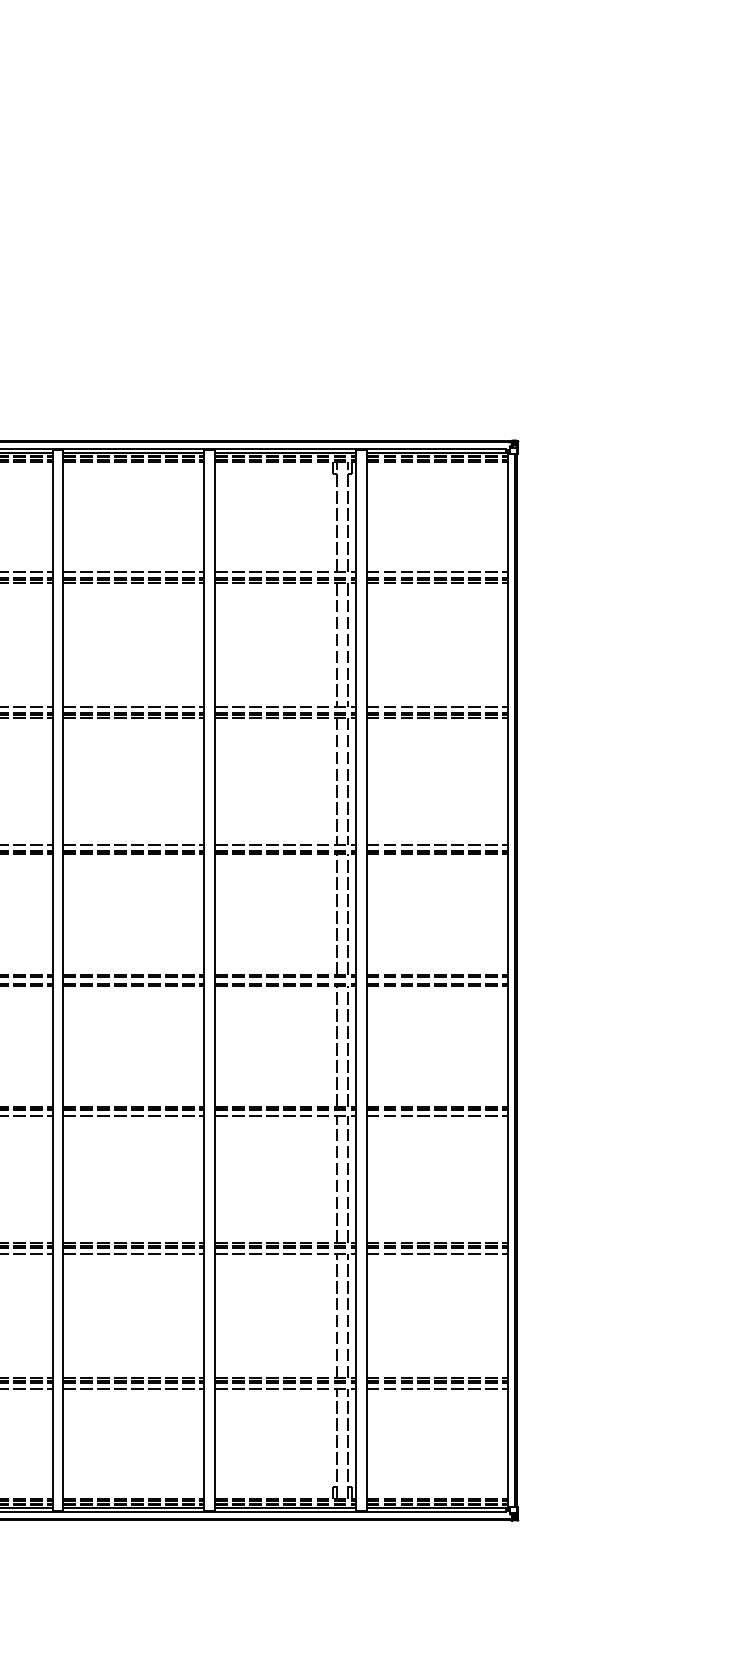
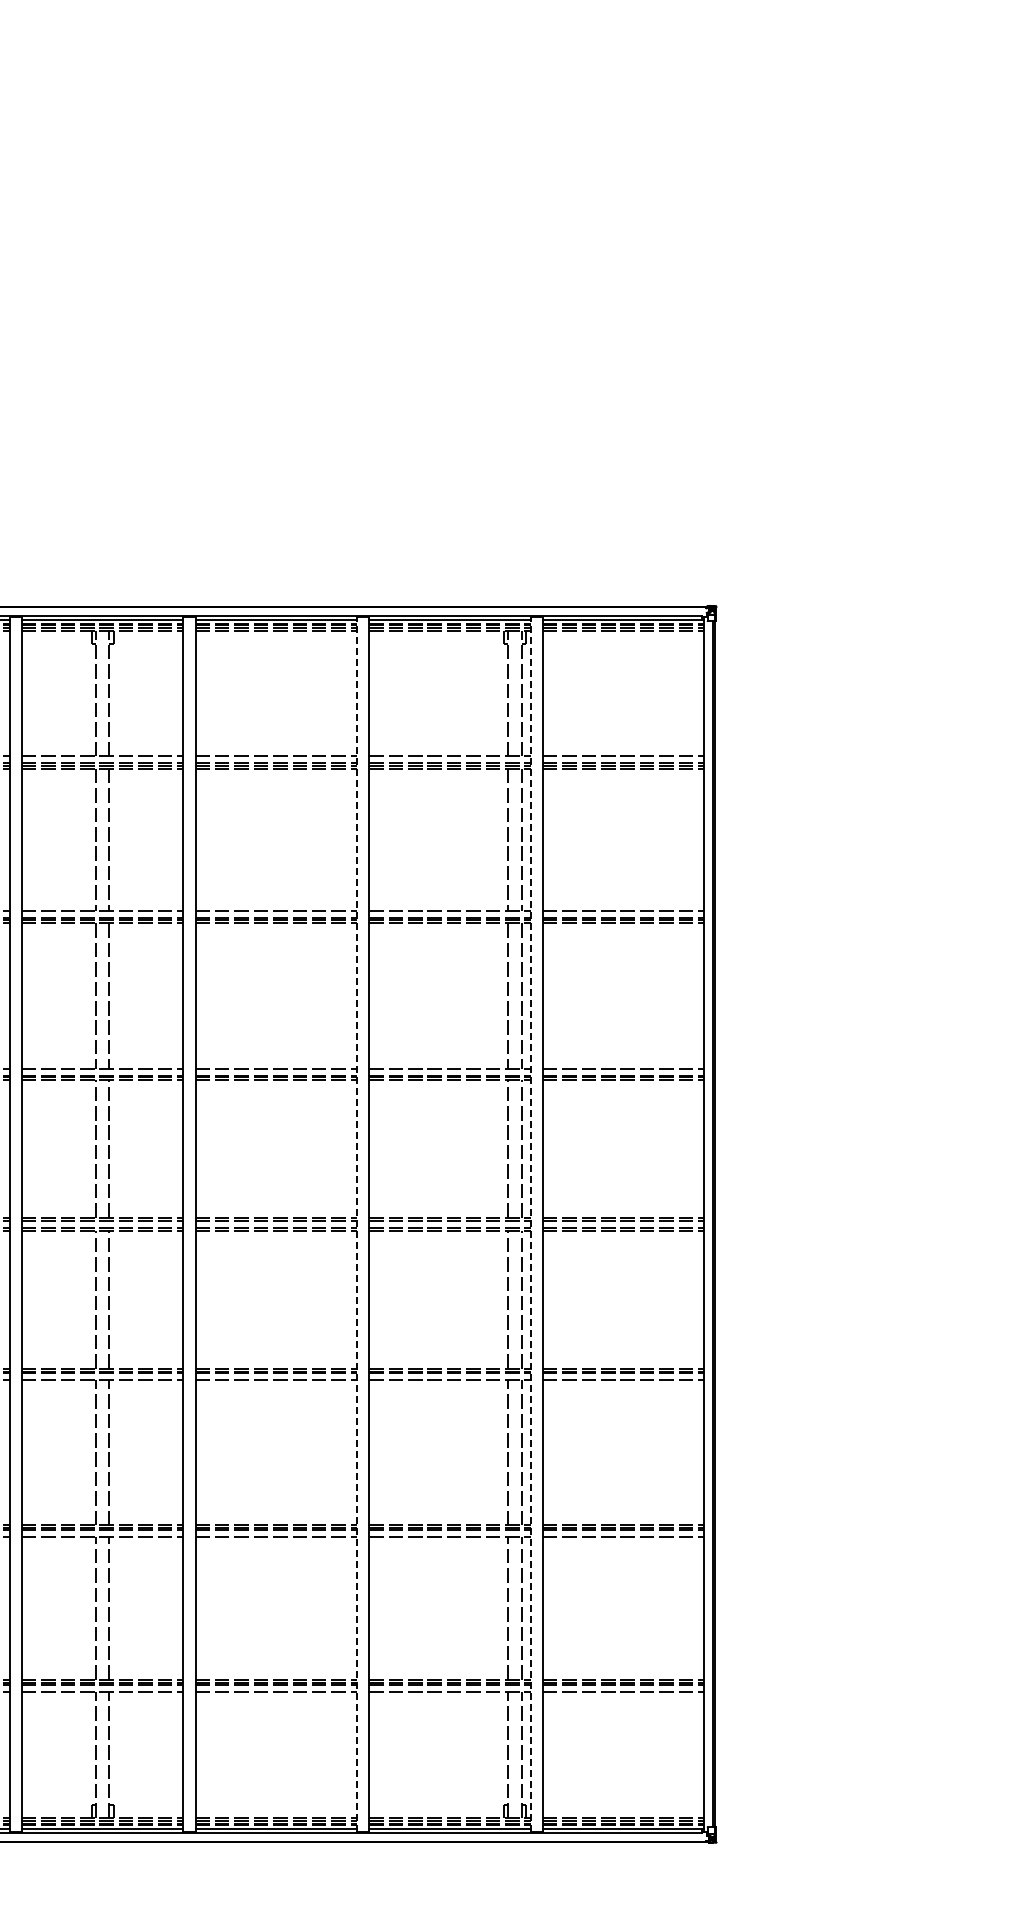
line: (204, 980) -> (357, 1224), solid -> dashed
line: (355, 980) -> (530, 1224), solid -> dashed

